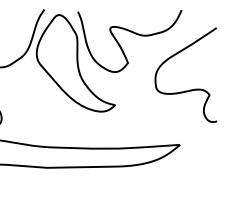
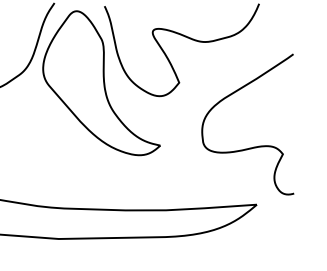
curve: (189, 89) -> (253, 146), moved

